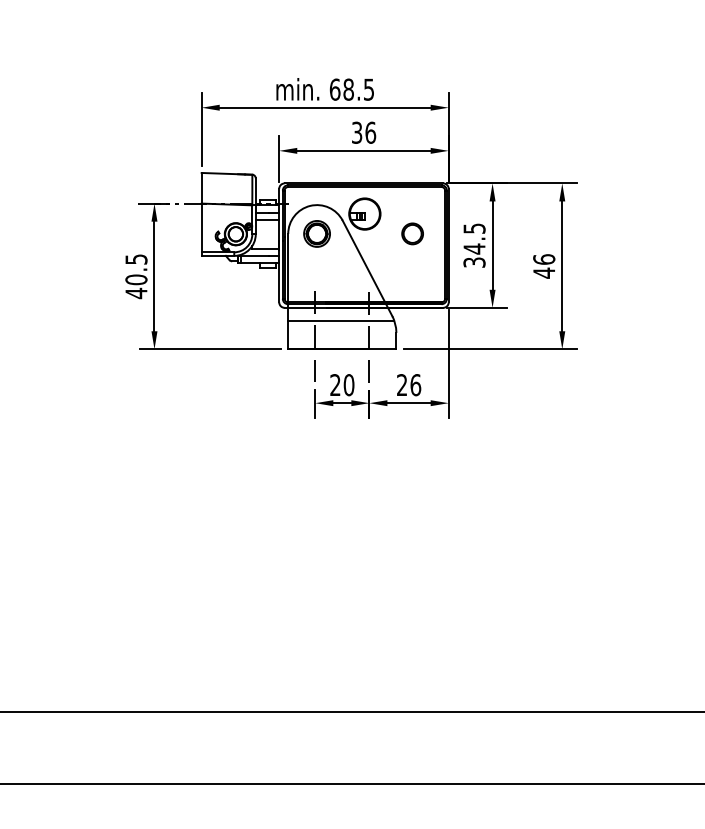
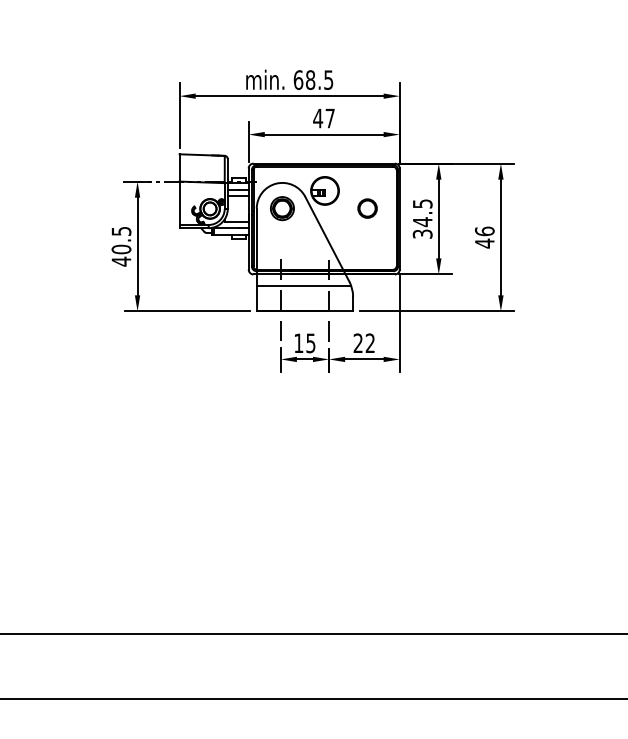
text: (363, 132) -> (323, 118), 36 -> 47
text: (342, 385) -> (305, 343), 20 -> 15
text: (415, 385) -> (370, 343), 26 -> 22

